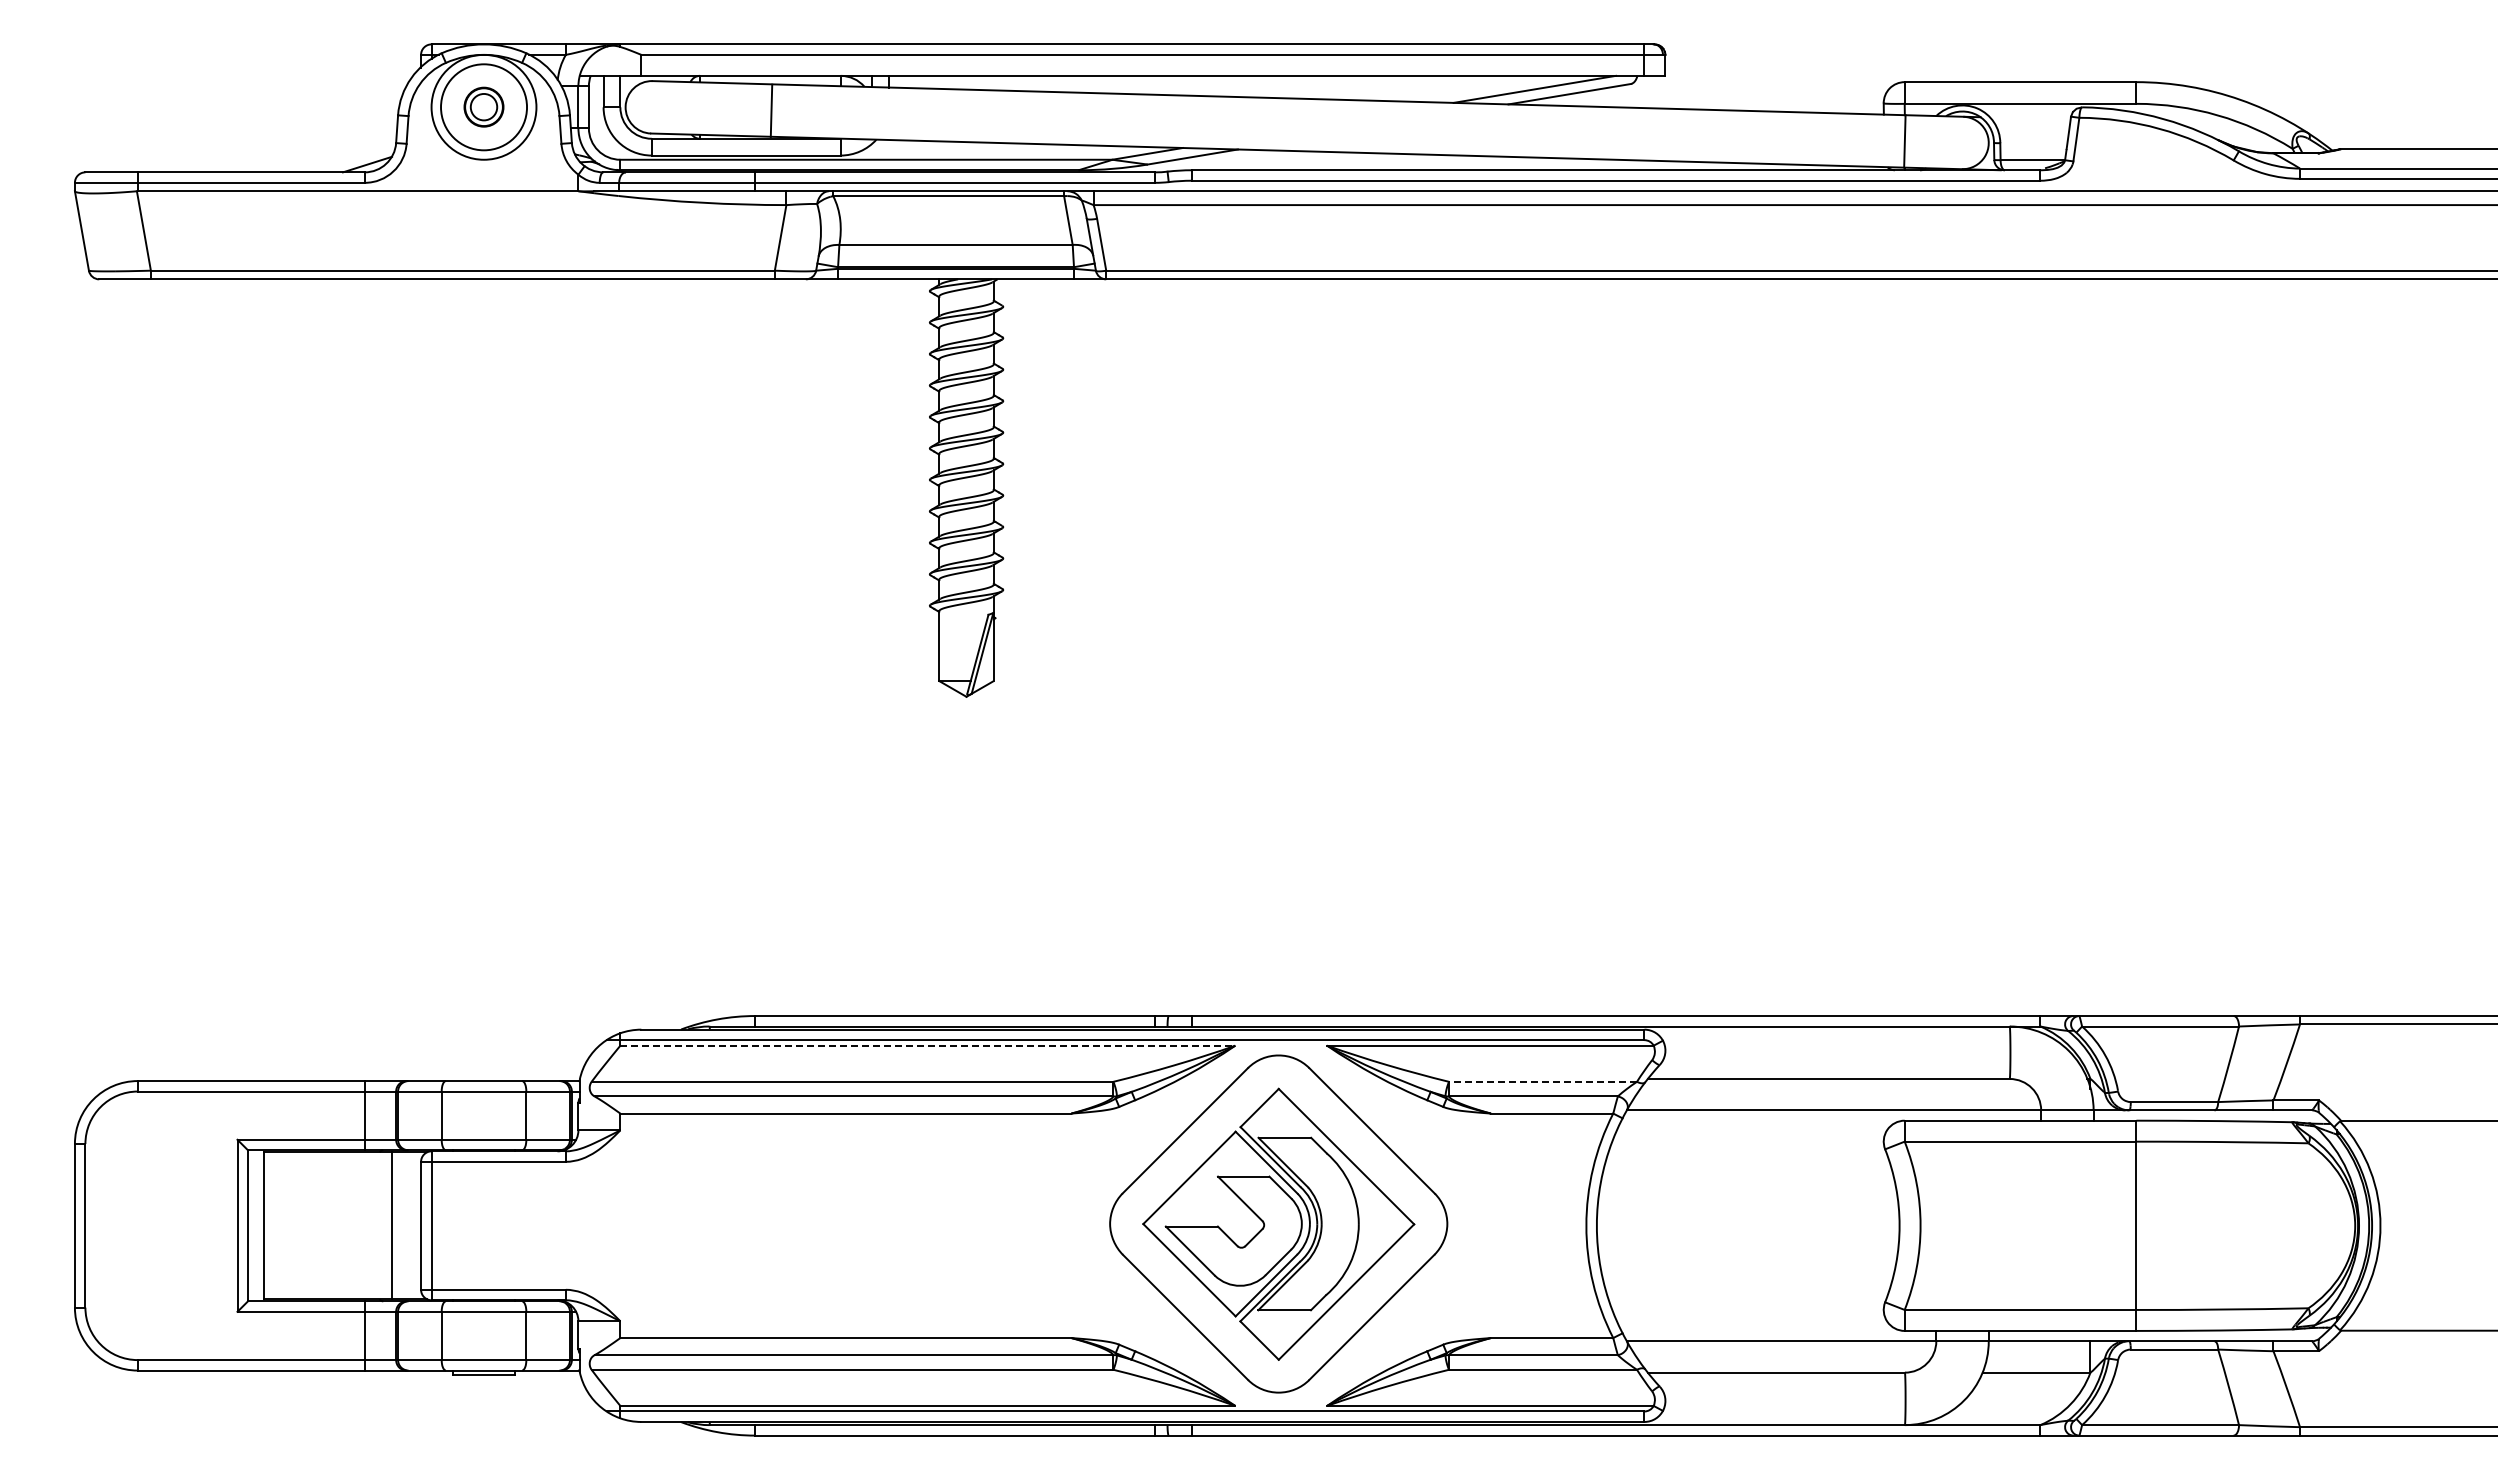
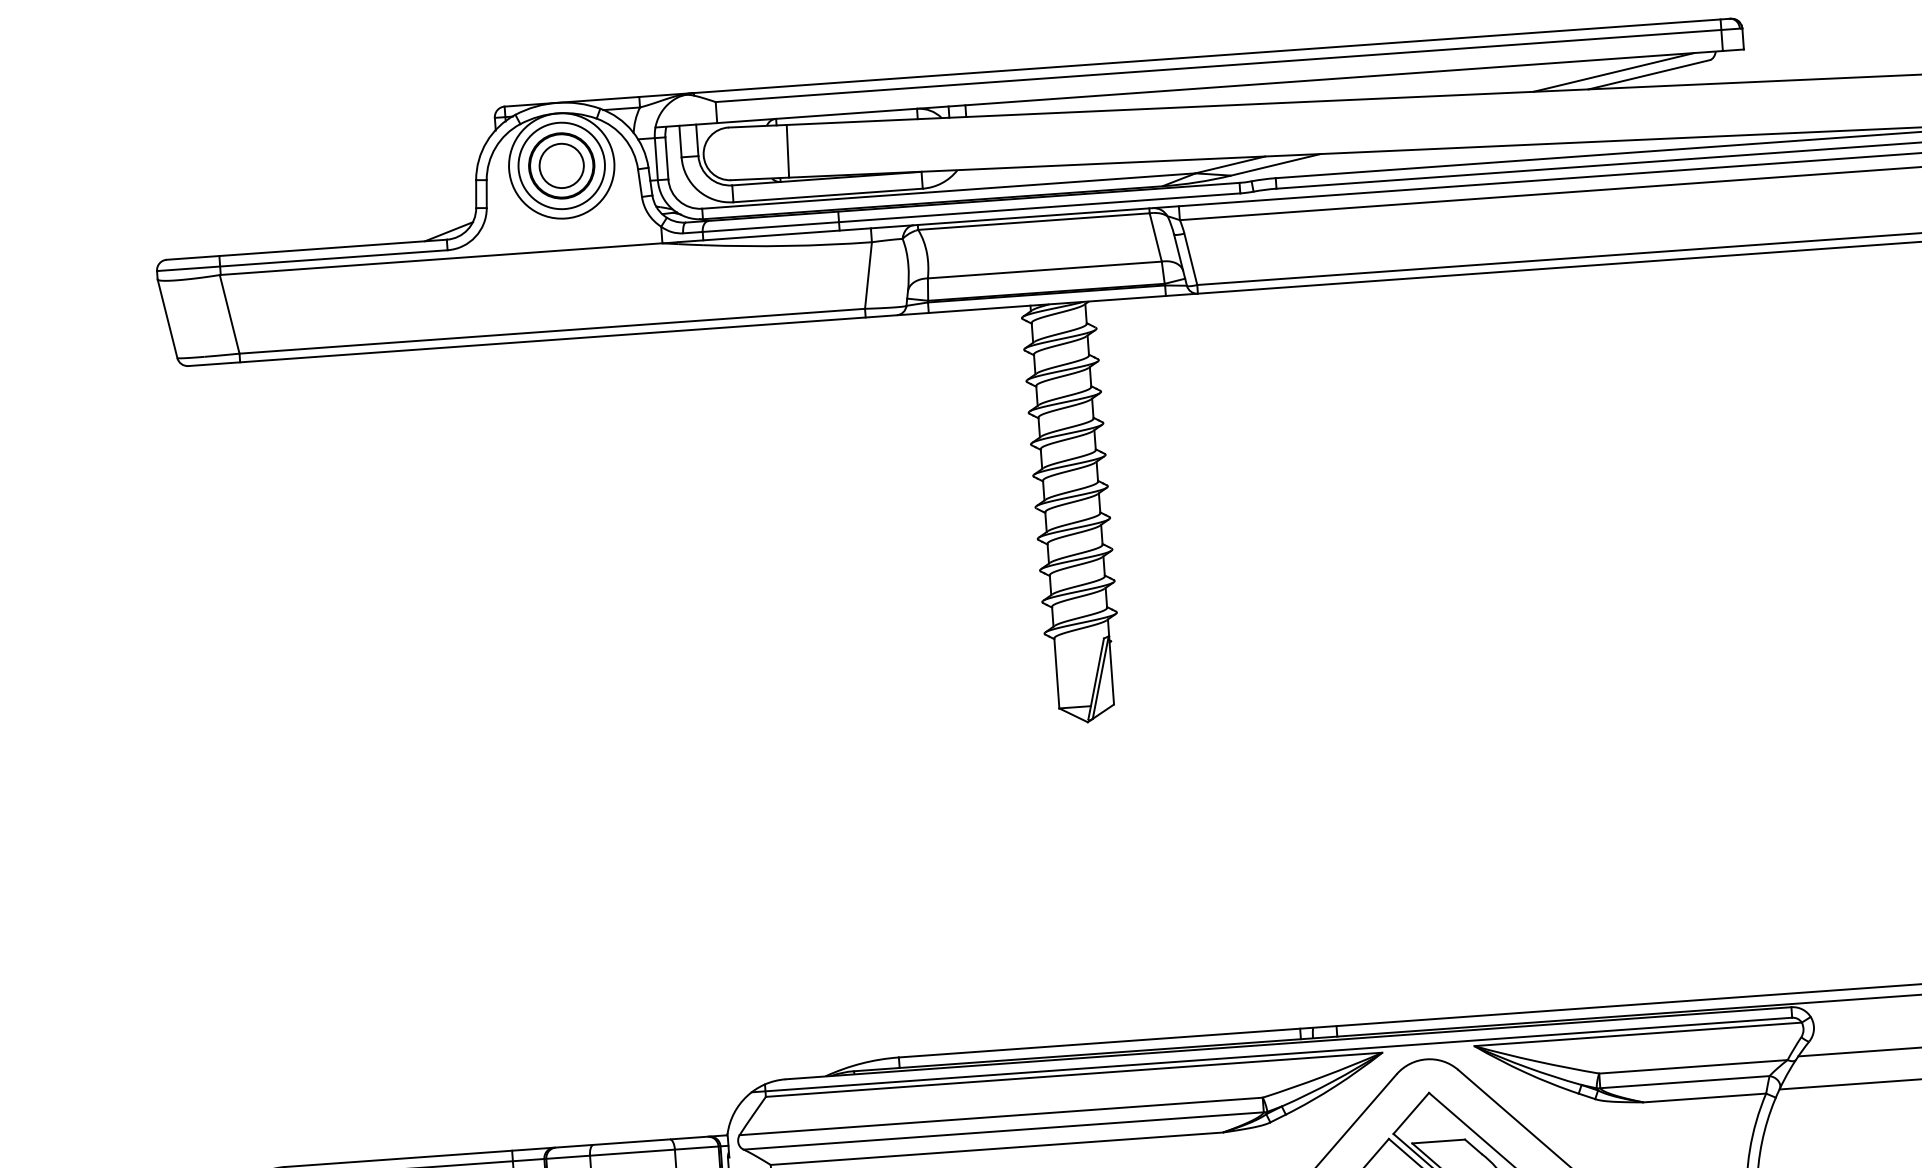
part: (483, 106) -> (561, 165), size x1.67
line: (771, 110) -> (787, 150), moved
line: (928, 1045) -> (1074, 1074), dashed -> solid
line: (1543, 1081) -> (1693, 1066), dashed -> solid

